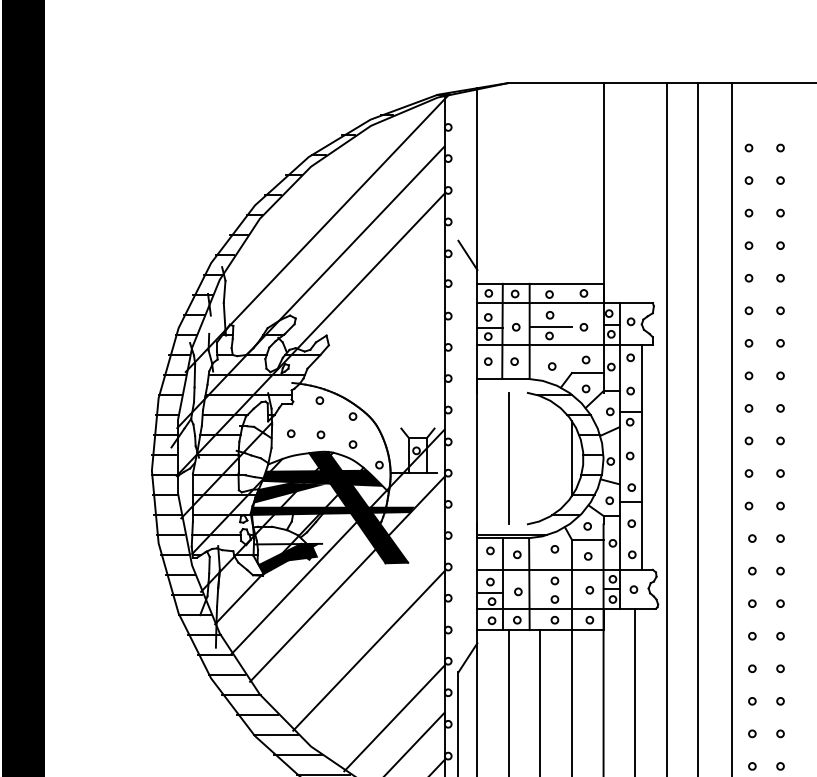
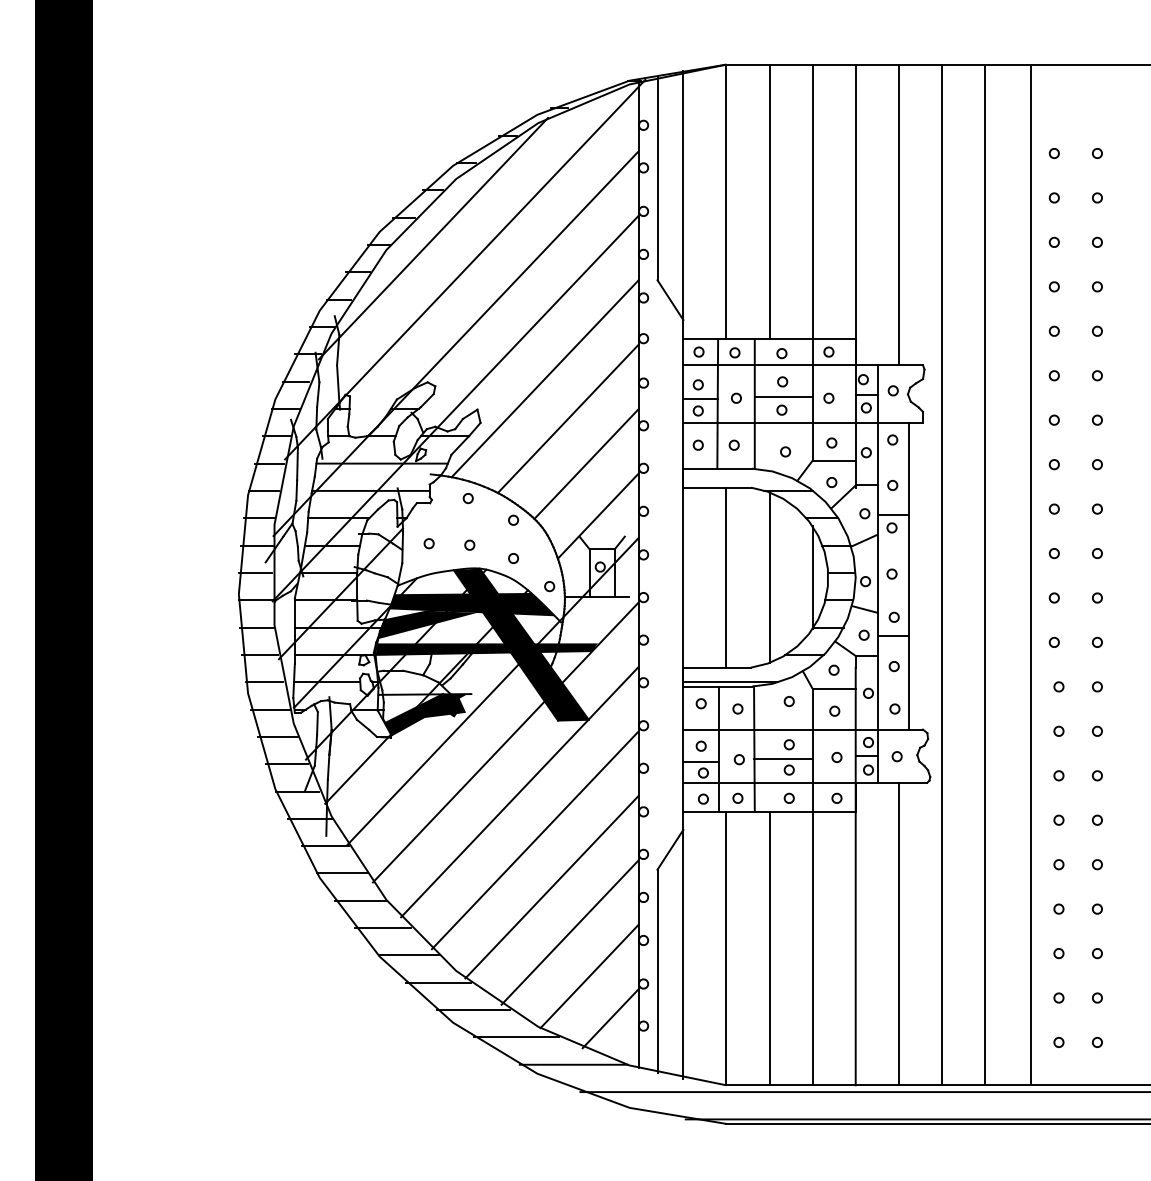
line: (458, 166) -> (657, 178), added
line: (508, 183) -> (726, 201), added
line: (540, 183) -> (769, 201), added
line: (634, 192) -> (898, 214), added
line: (294, 210) -> (433, 238), added
line: (571, 227) -> (812, 262), added
line: (375, 312) -> (544, 378), added
line: (210, 324) -> (318, 394), added
line: (392, 342) -> (567, 418), added
line: (406, 375) -> (586, 463), added
line: (502, 392) -> (717, 487), added
line: (414, 413) -> (597, 515), added
line: (540, 458) -> (769, 577), added
line: (502, 524) -> (717, 667), added
line: (550, 591) -> (783, 759), added
line: (357, 615) -> (519, 792), added
line: (380, 685) -> (551, 887), added

